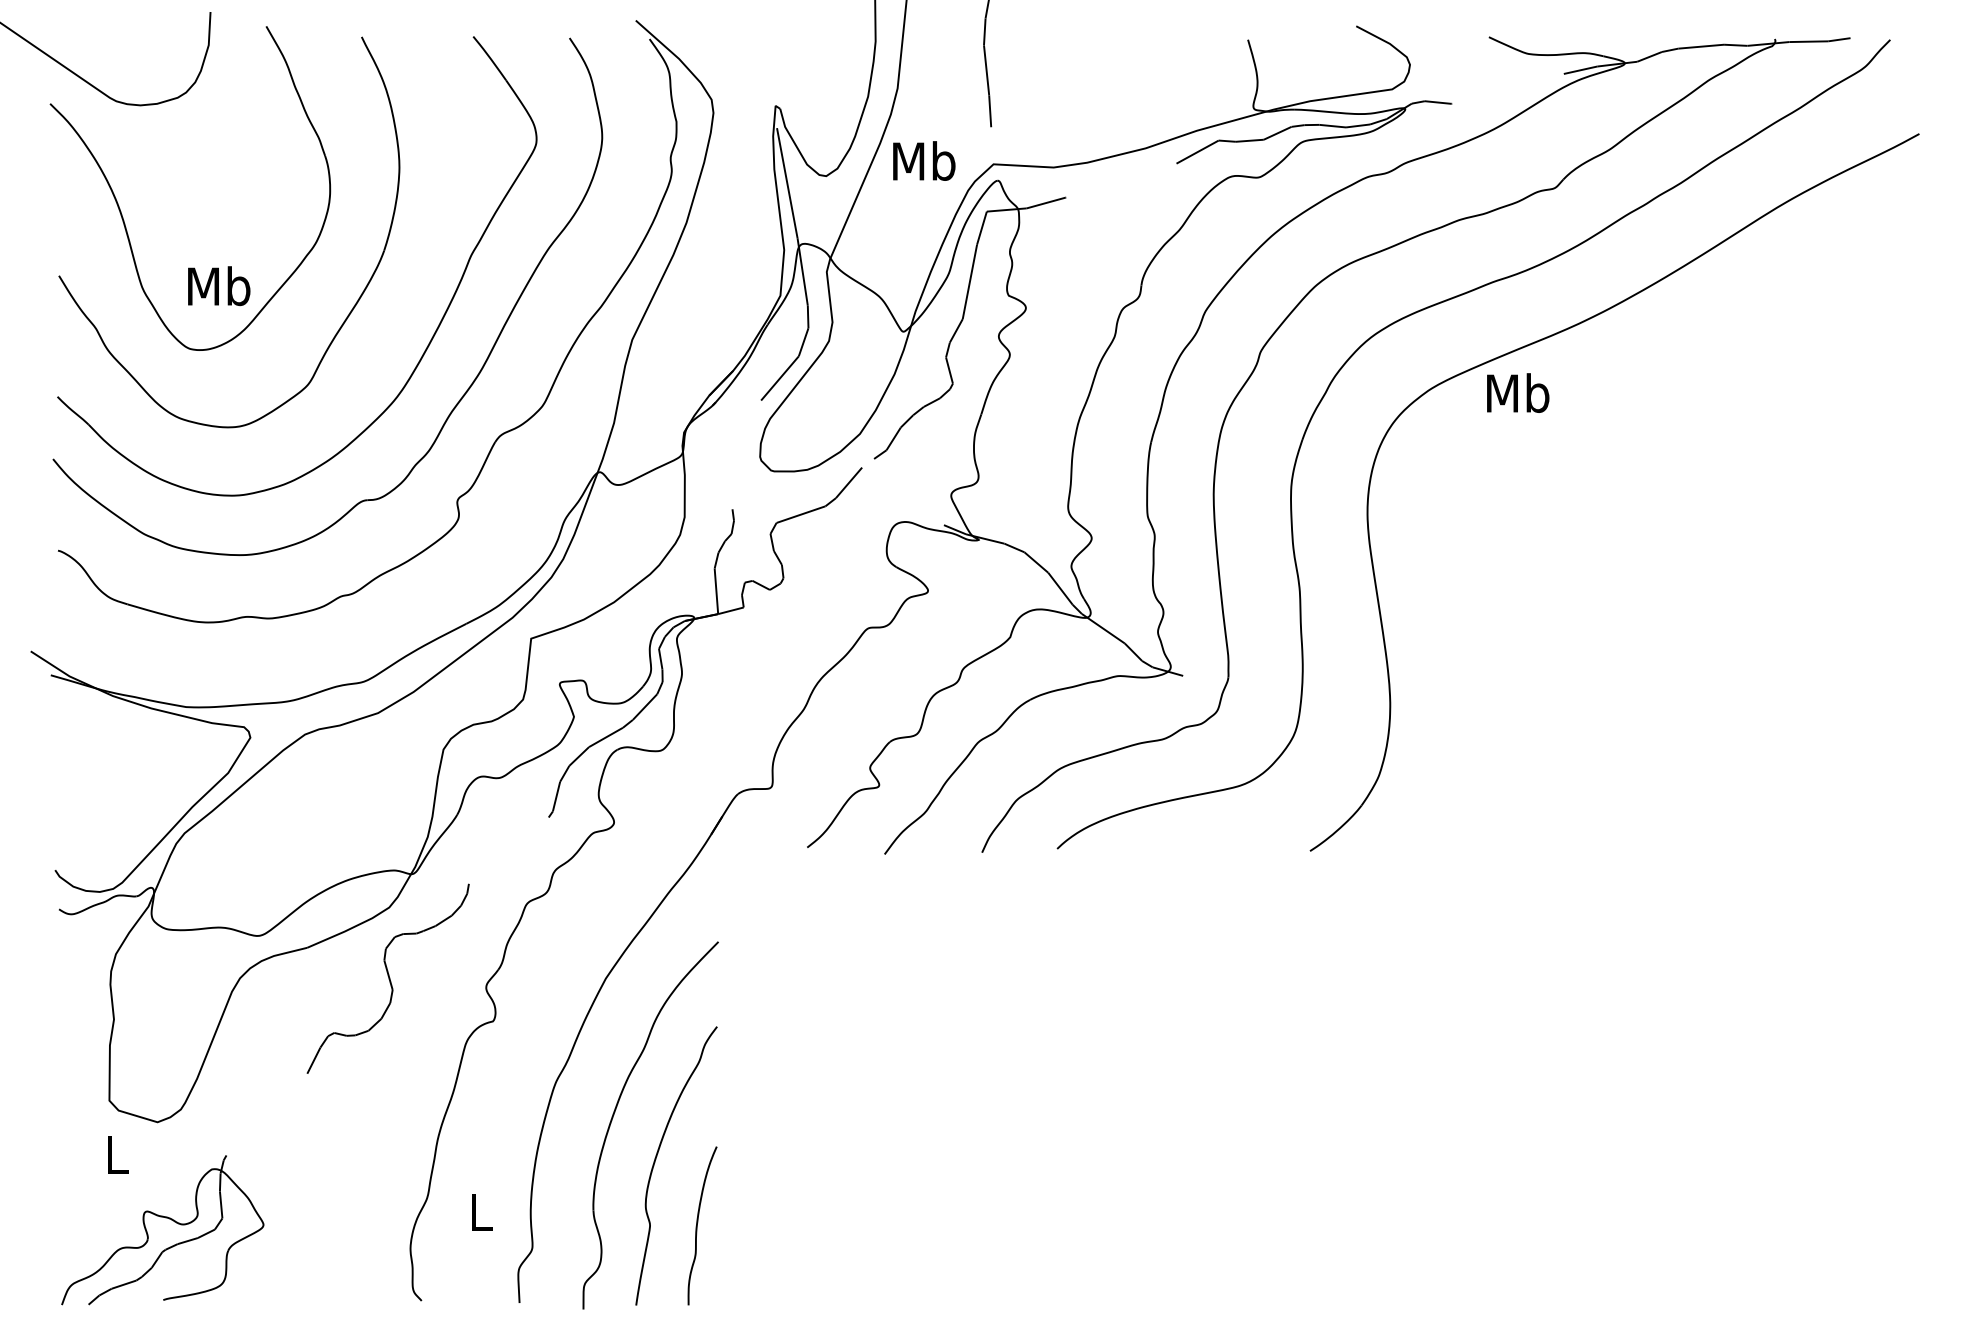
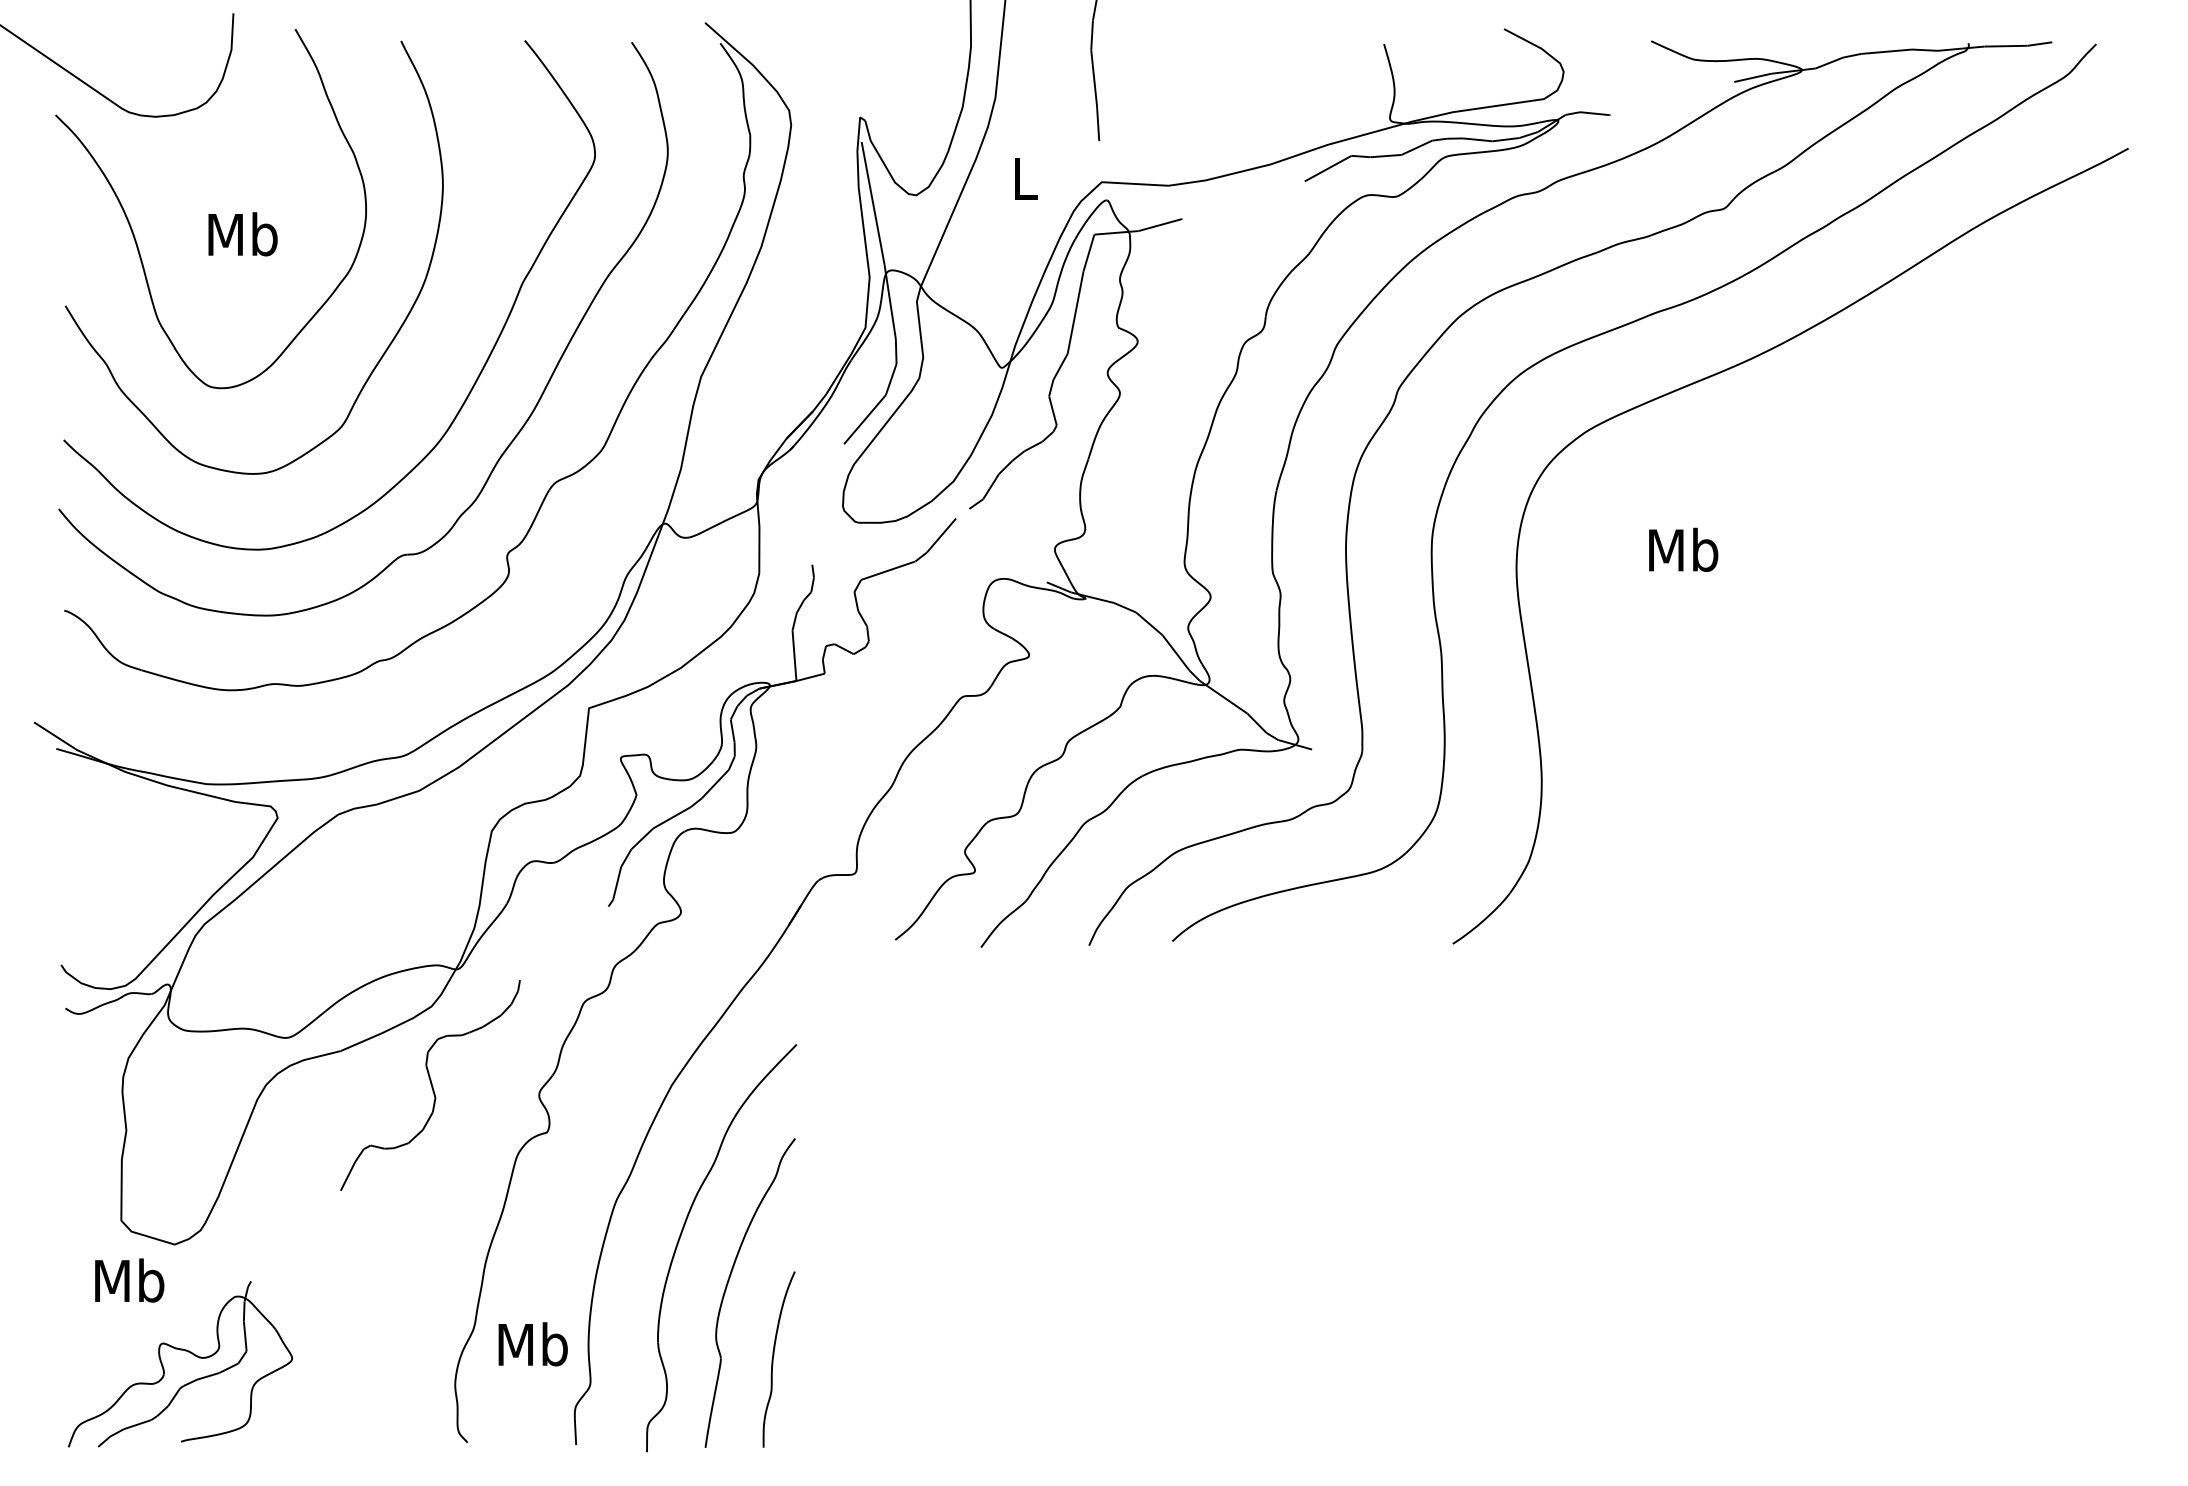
text: (923, 160) -> (1024, 178), Mb -> L
text: (218, 286) -> (242, 234), moved
text: (1518, 392) -> (1683, 549), moved
text: (116, 1154) -> (129, 1280), L -> Mb
text: (480, 1212) -> (532, 1344), L -> Mb

